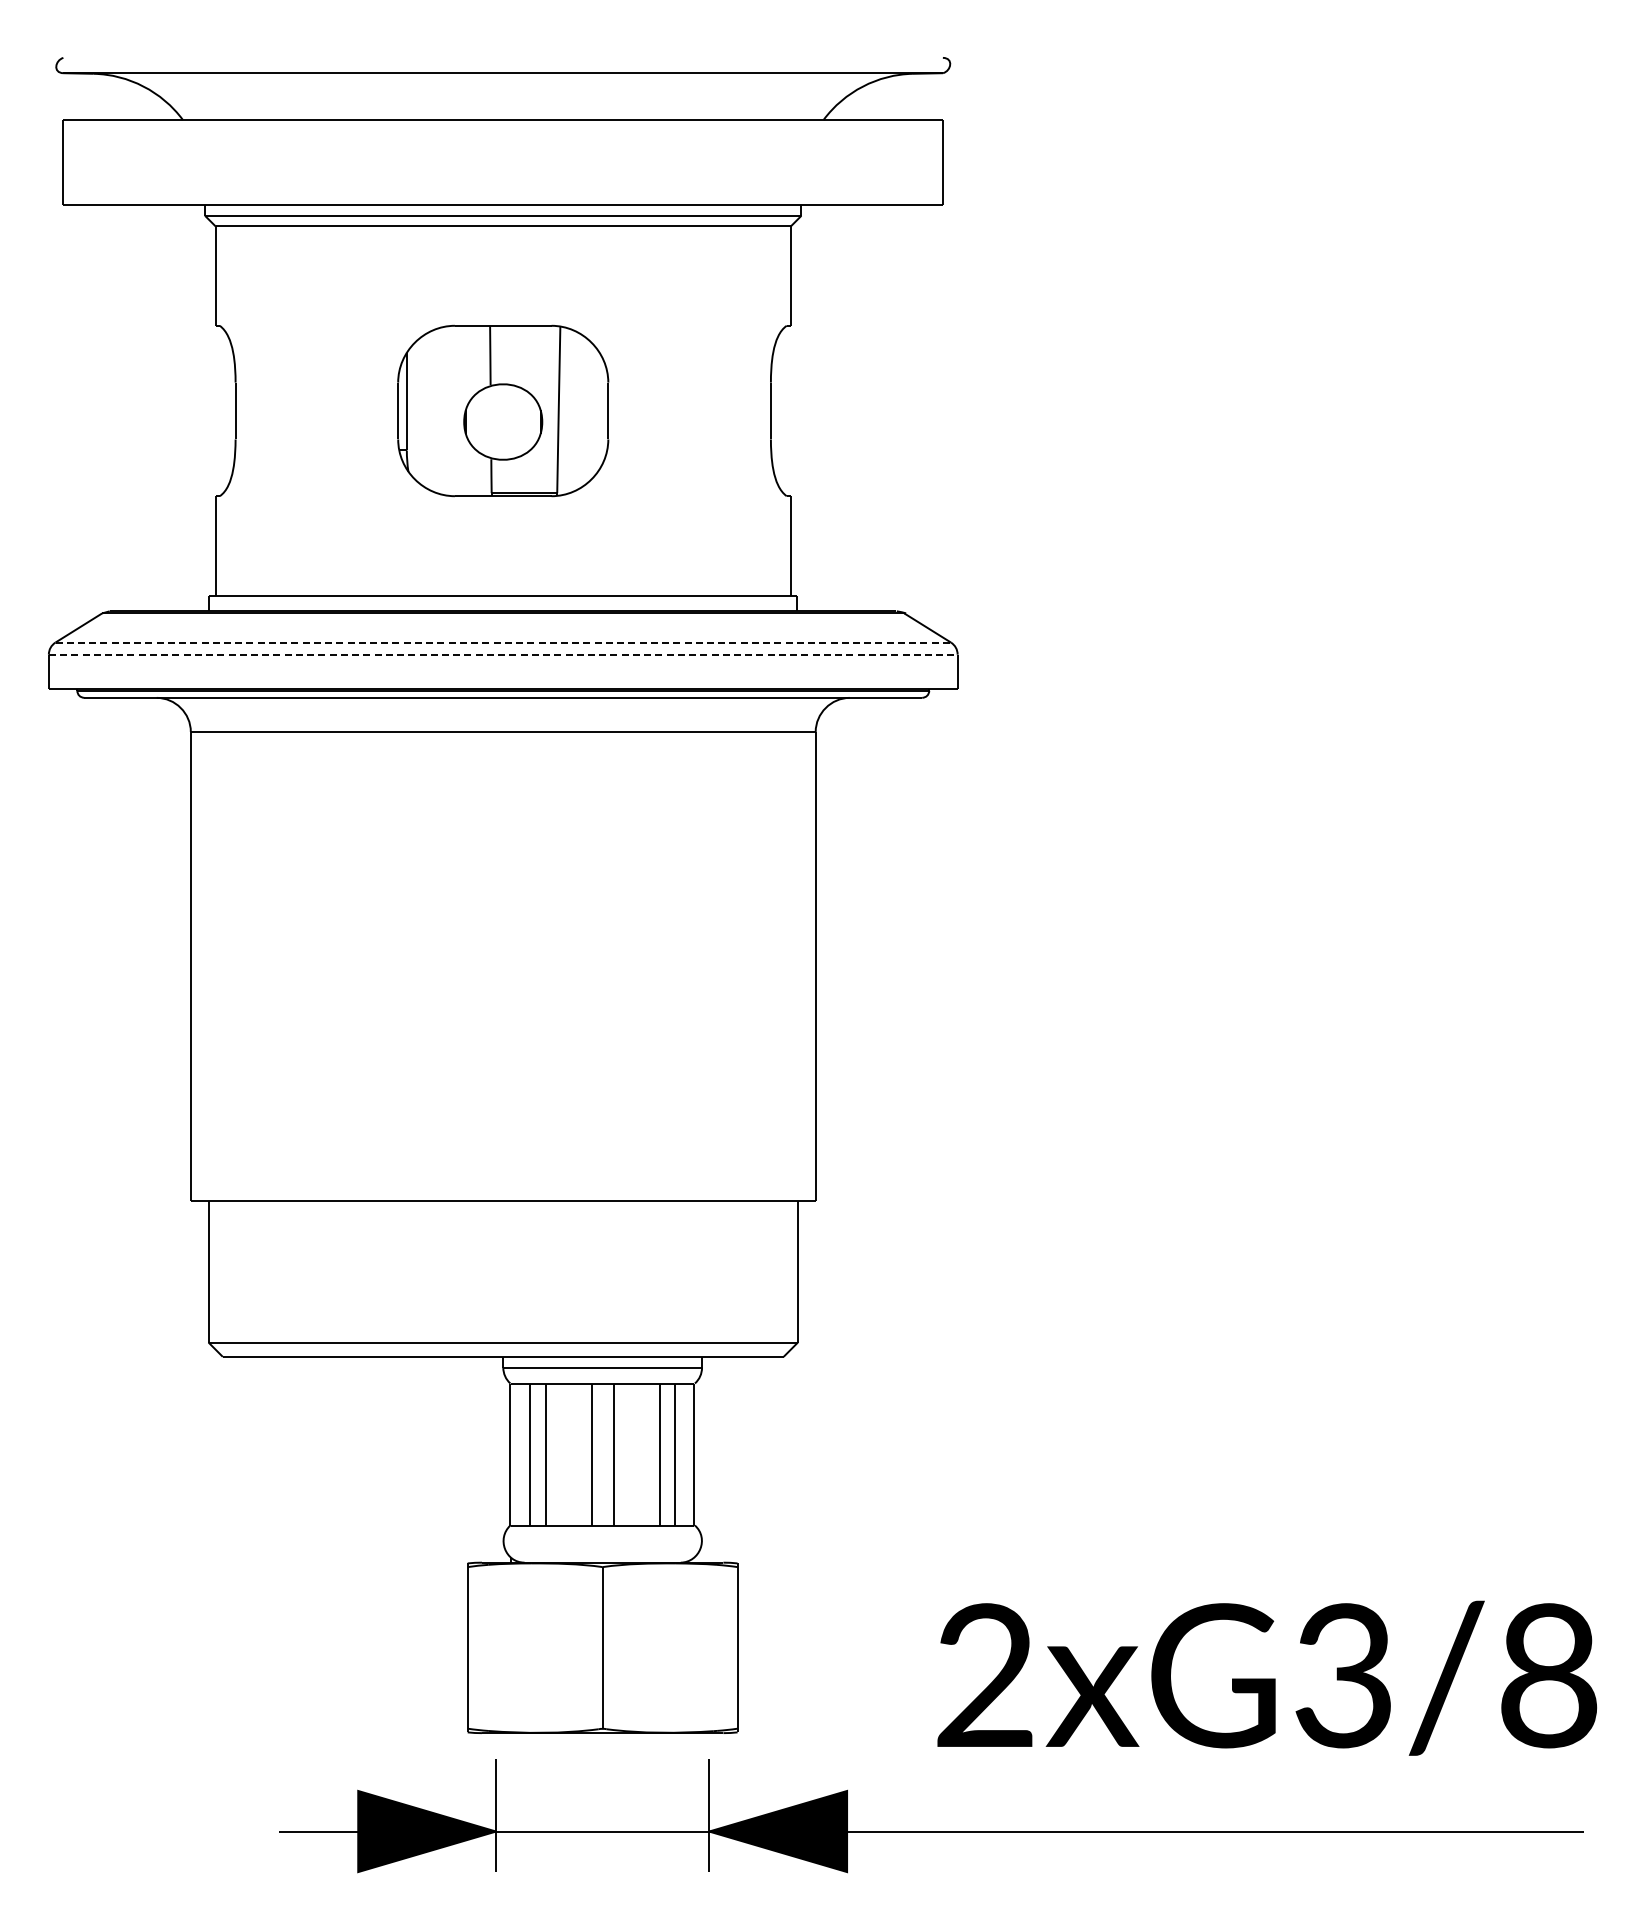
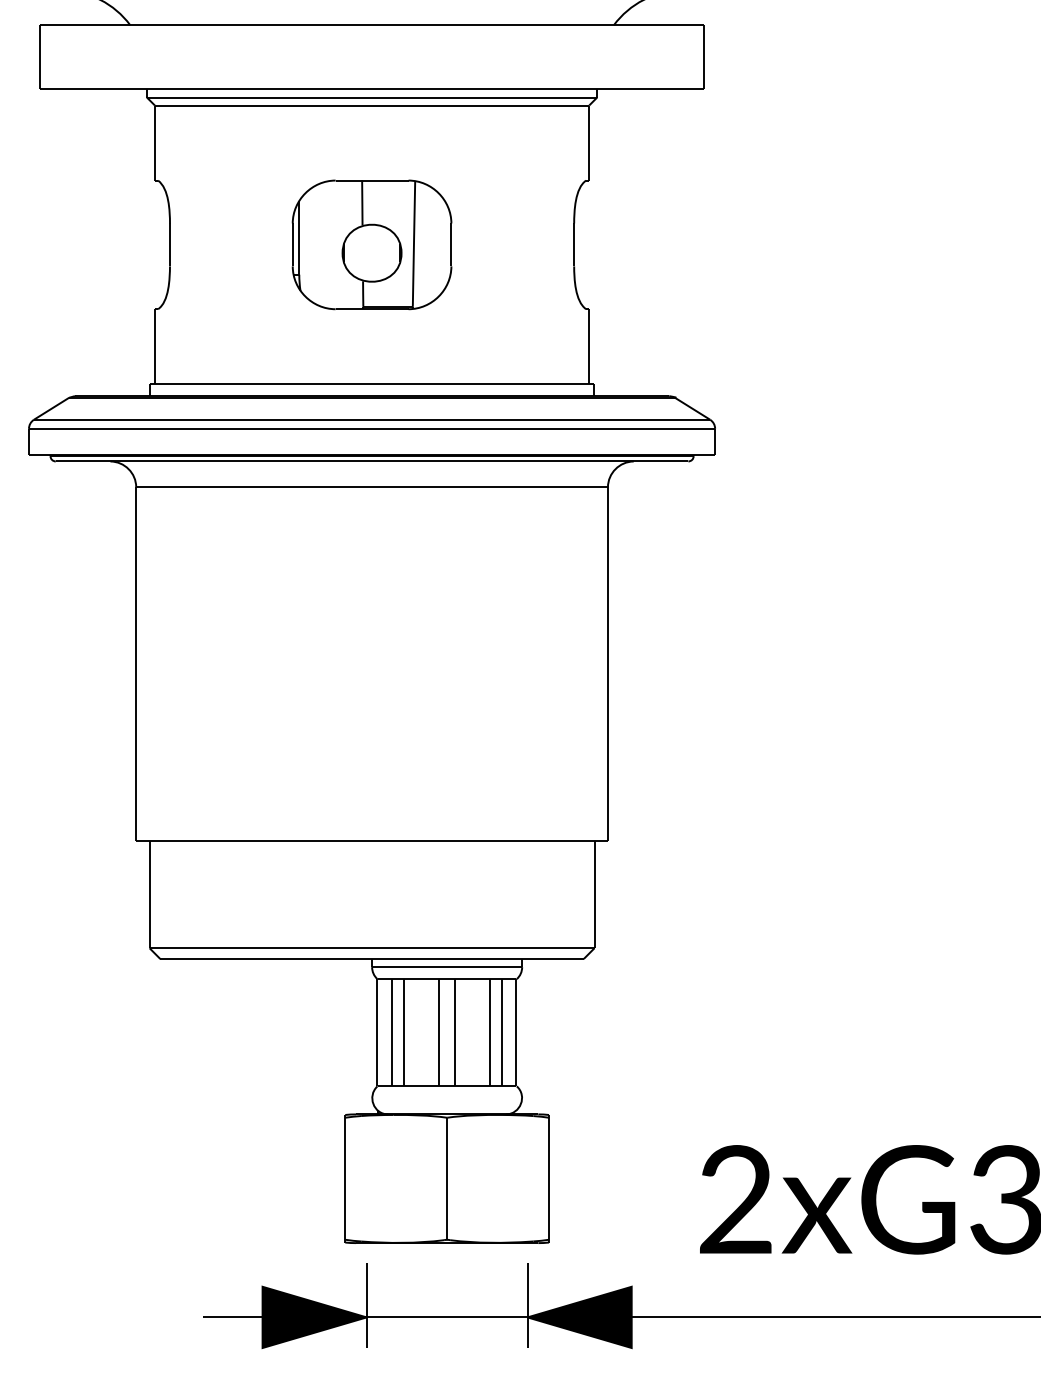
line: (503, 642) -> (372, 419), dashed -> solid
line: (503, 654) -> (372, 428), dashed -> solid

